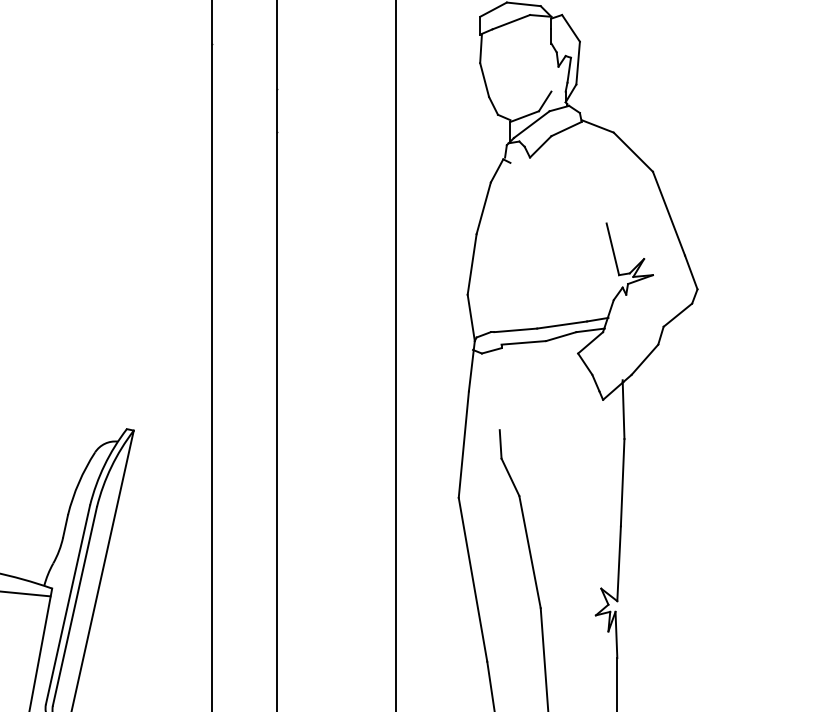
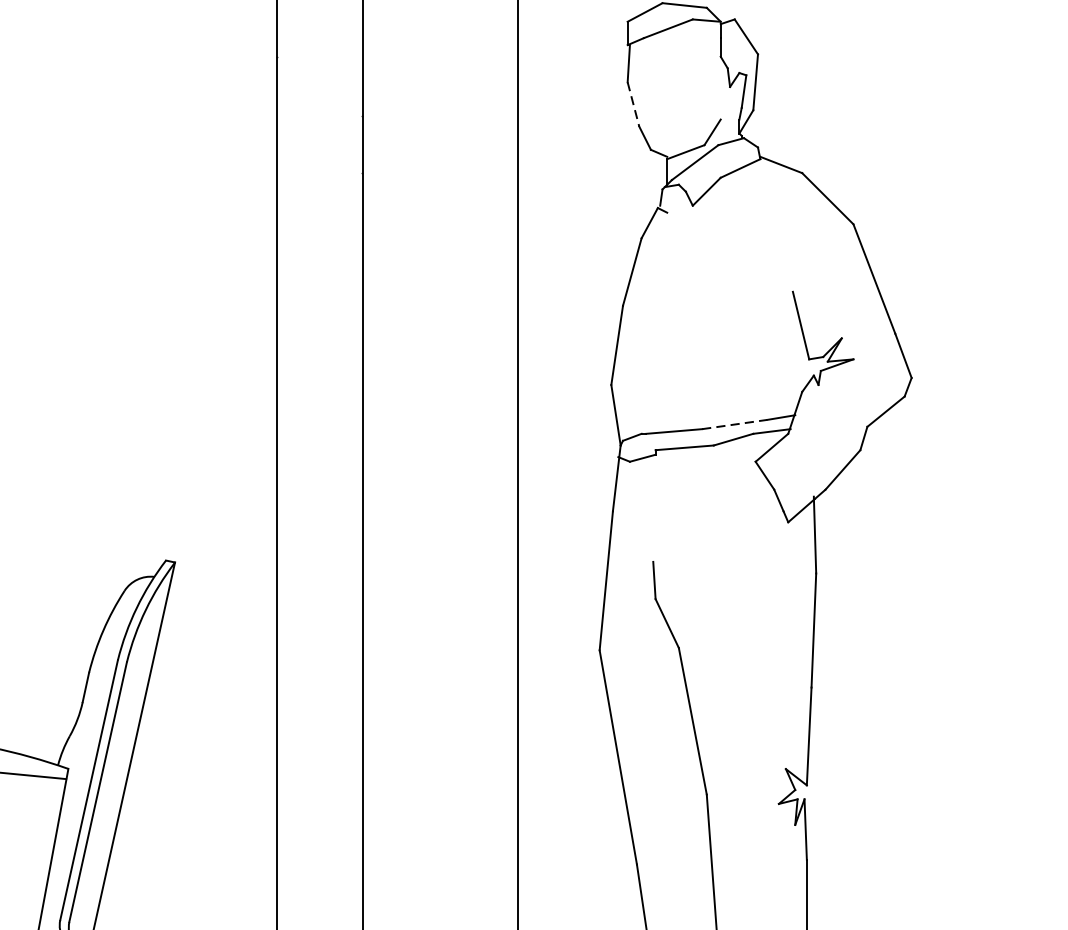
line: (484, 80) -> (633, 105), solid -> dashed
line: (562, 324) -> (735, 423), solid -> dashed

